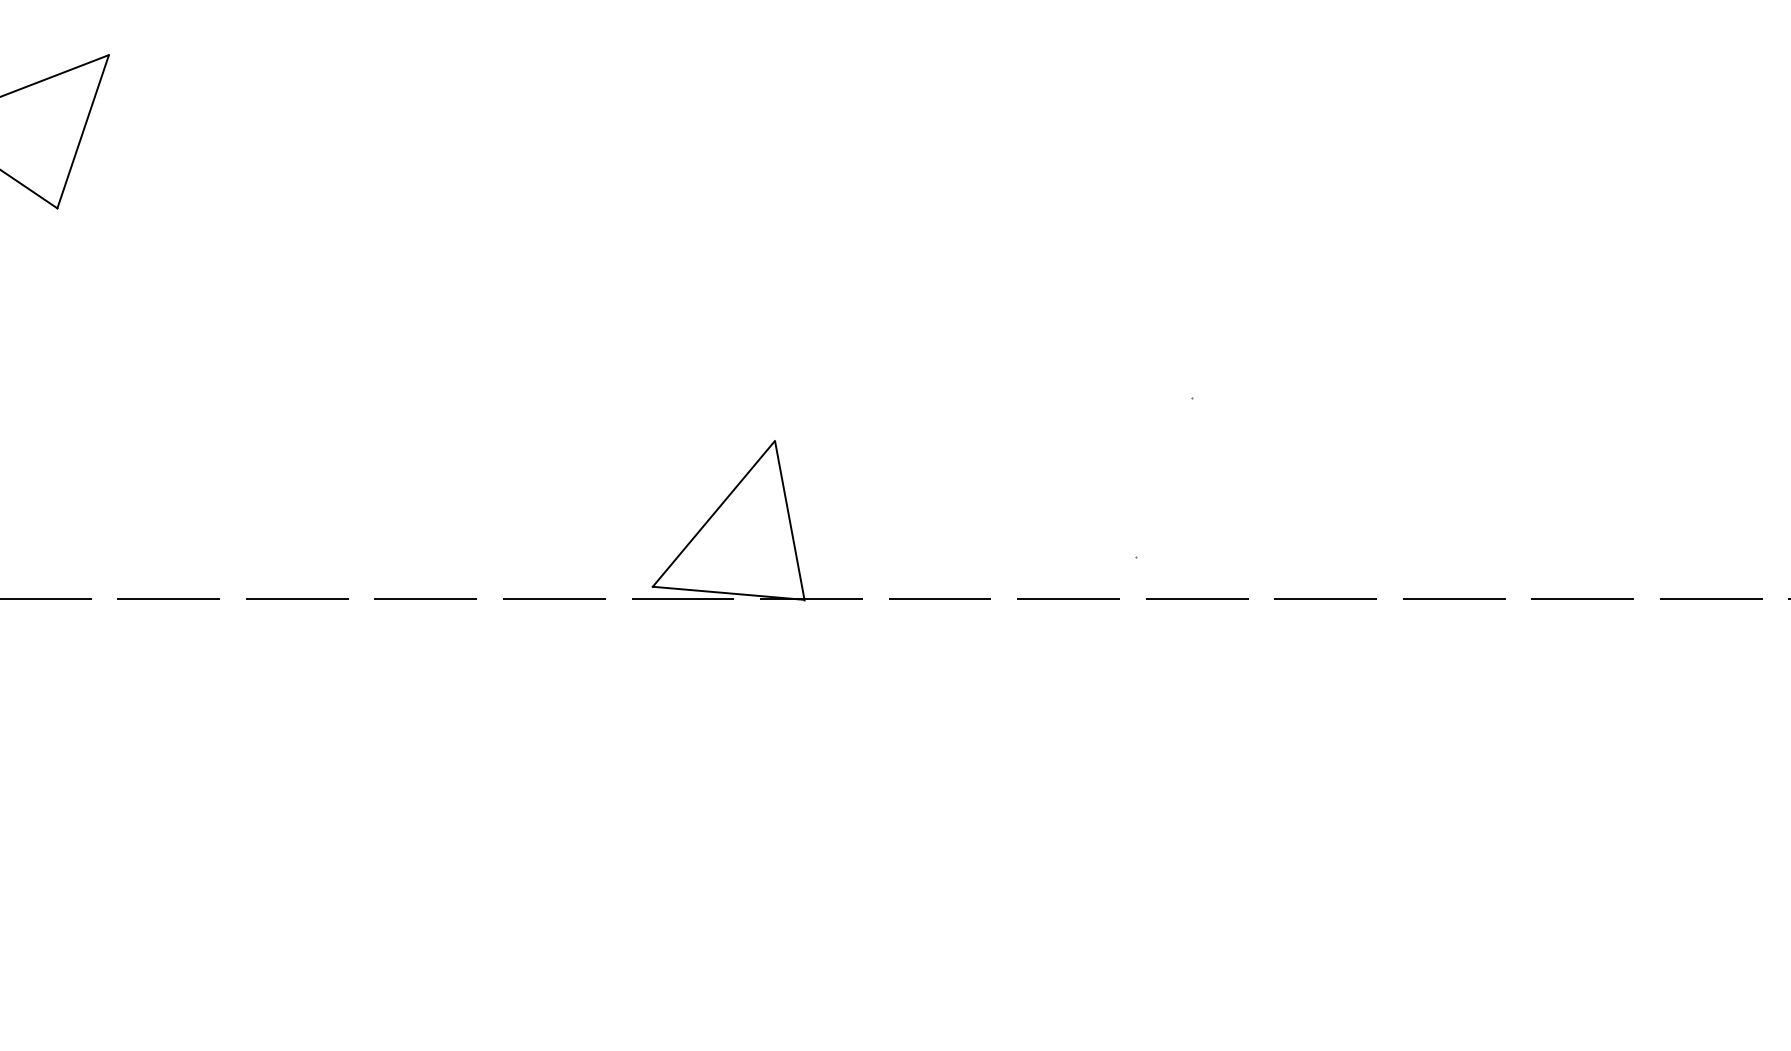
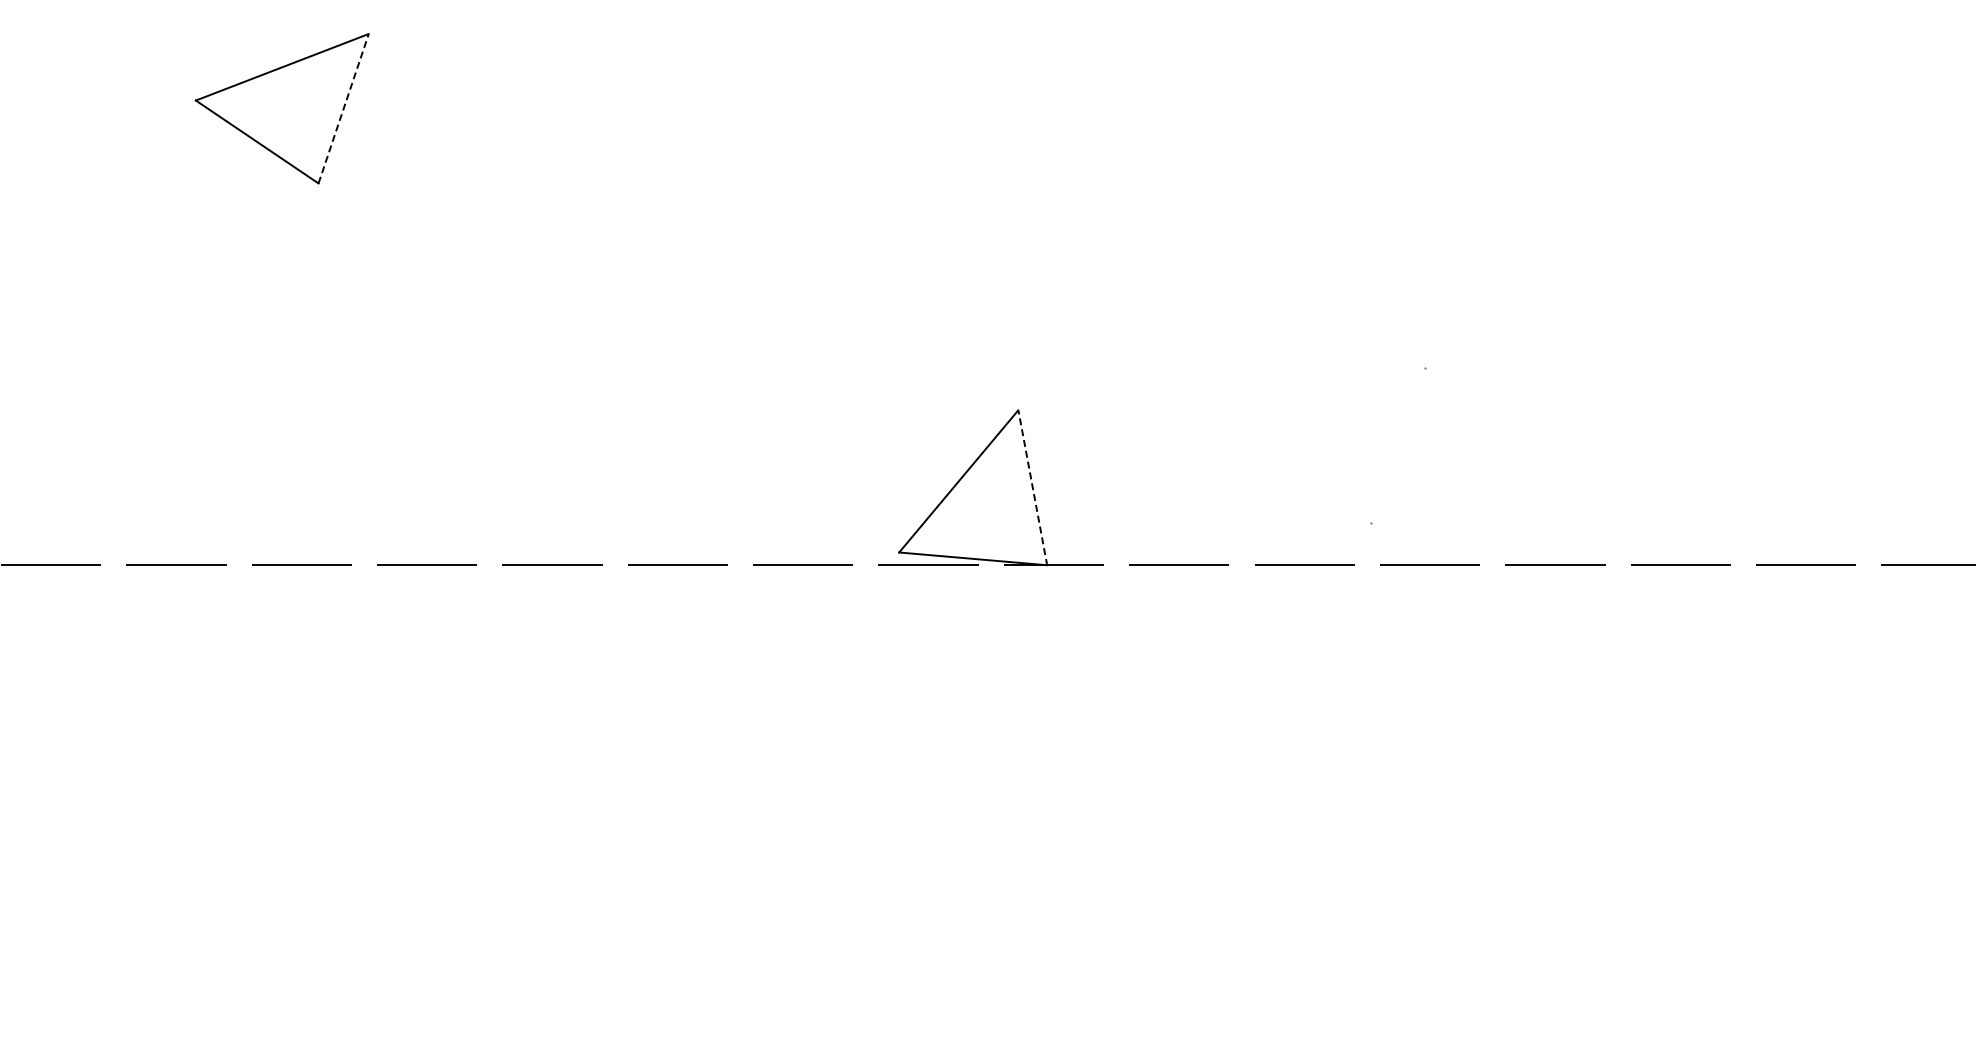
line: (82, 131) -> (343, 108), solid -> dashed
line: (789, 521) -> (1032, 488), solid -> dashed

